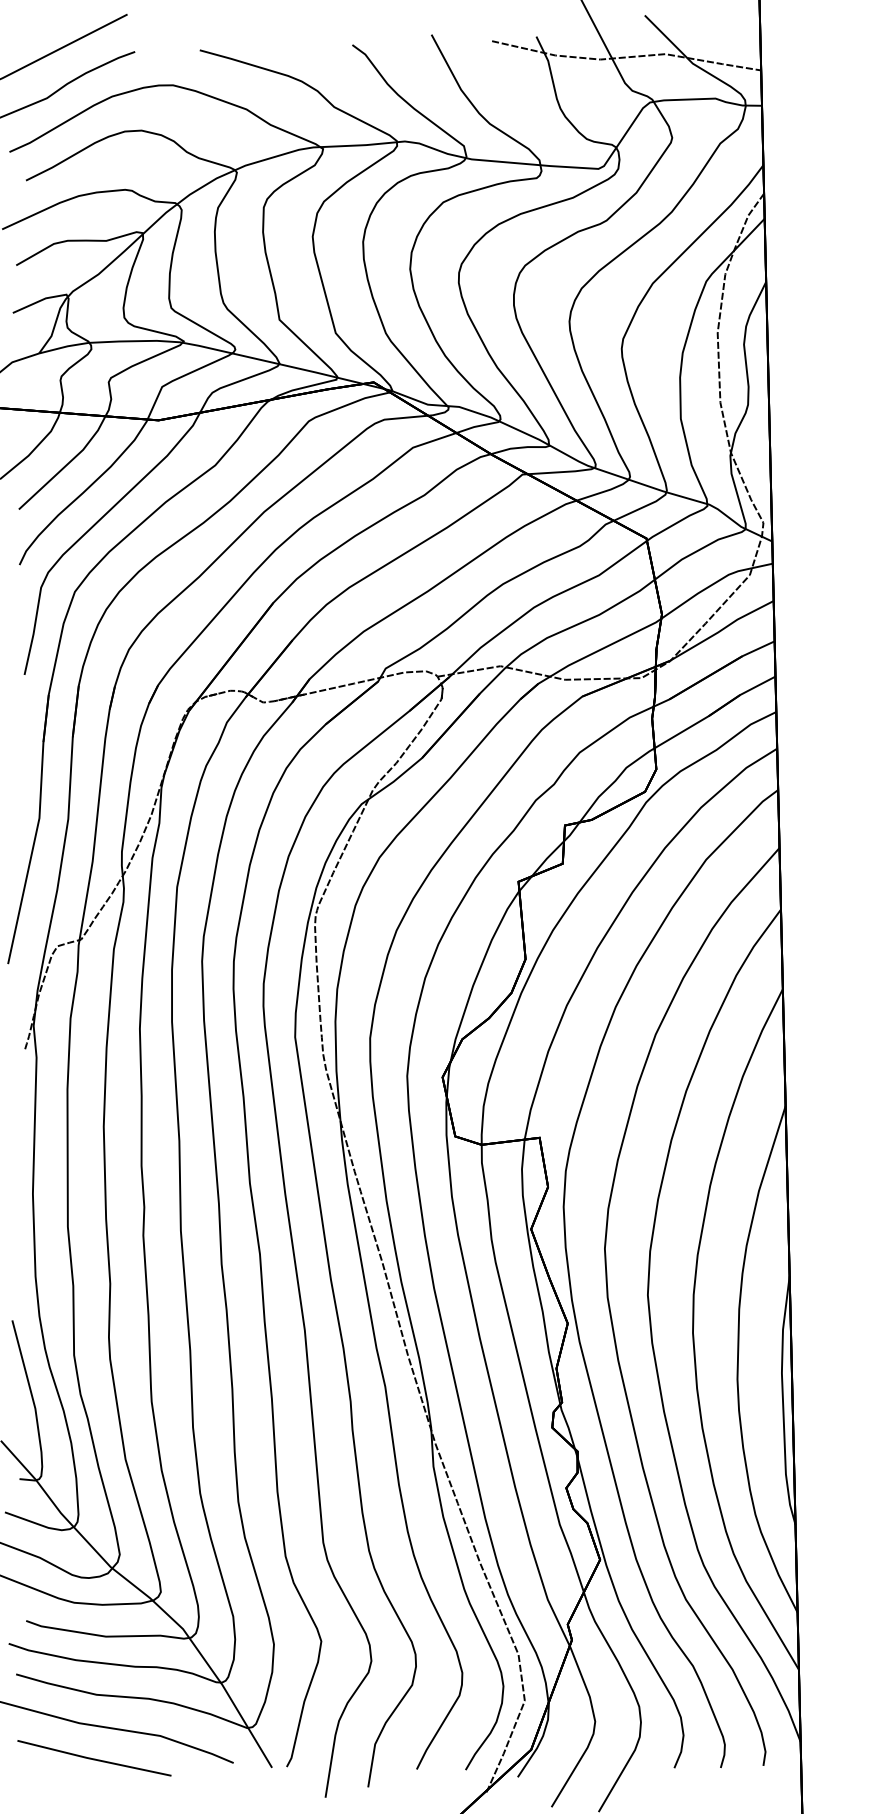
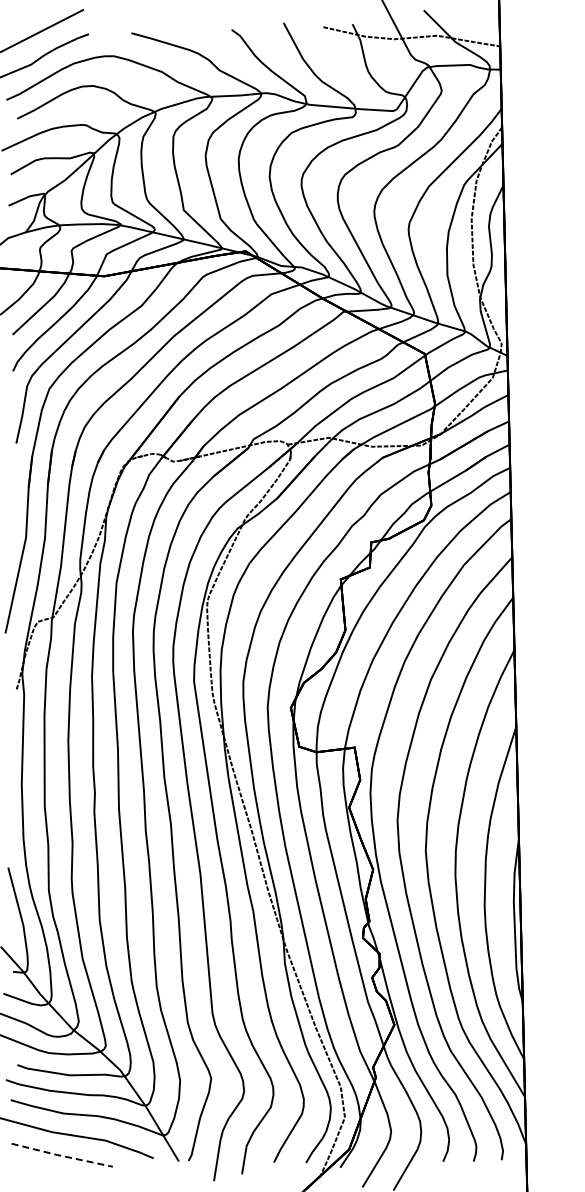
line: (94, 1760) -> (62, 1156), solid -> dashed

